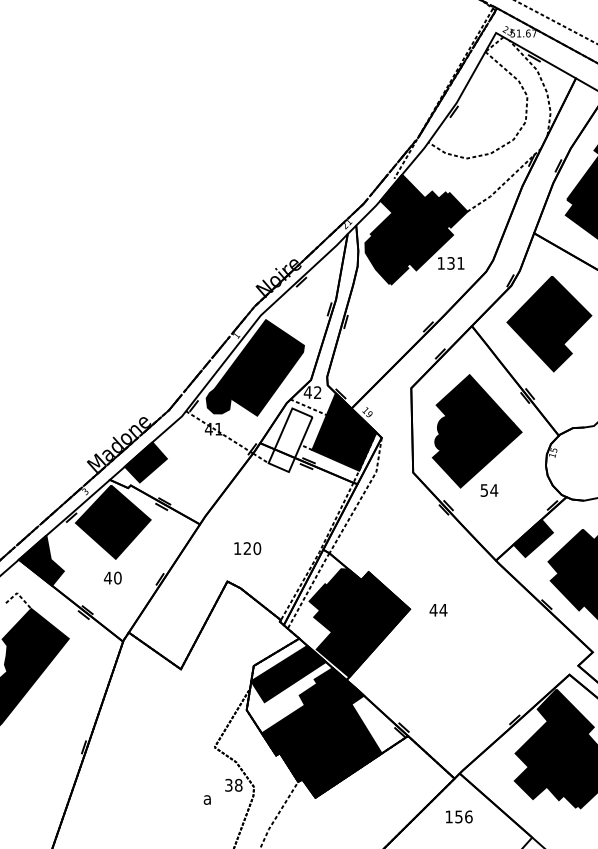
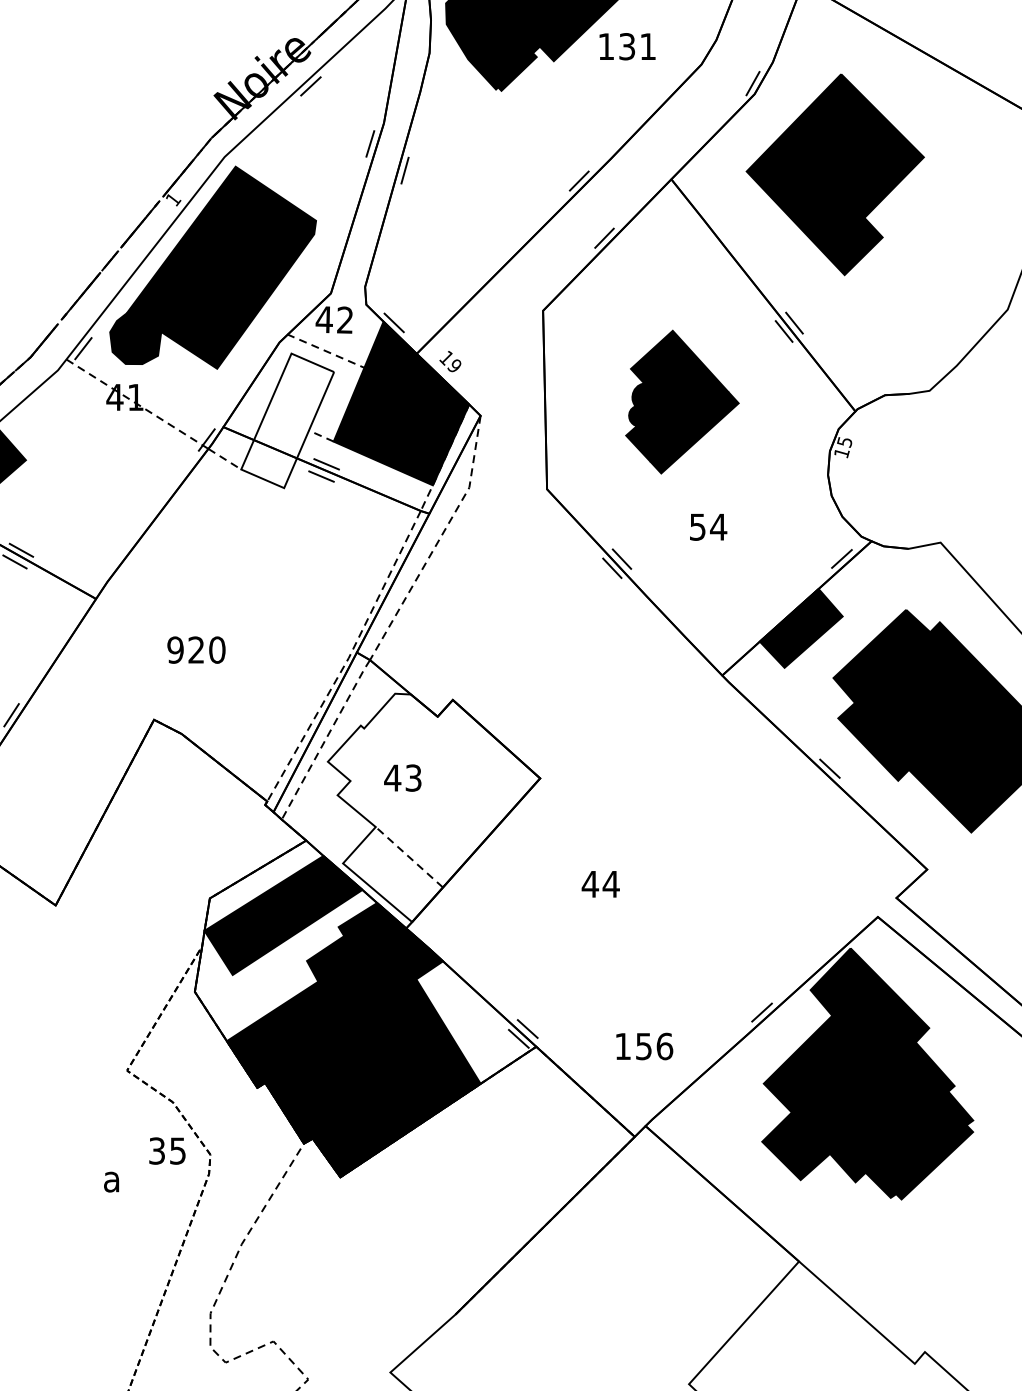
part: (476, 431) -> (681, 402), size x0.6
text: (237, 548) -> (175, 649), 120 -> 920
text: (438, 610) -> (600, 884), moved
fill: (359, 623) -> (433, 808), removed
text: (238, 784) -> (177, 1149), 38 -> 35
text: (459, 816) -> (645, 1045), moved

